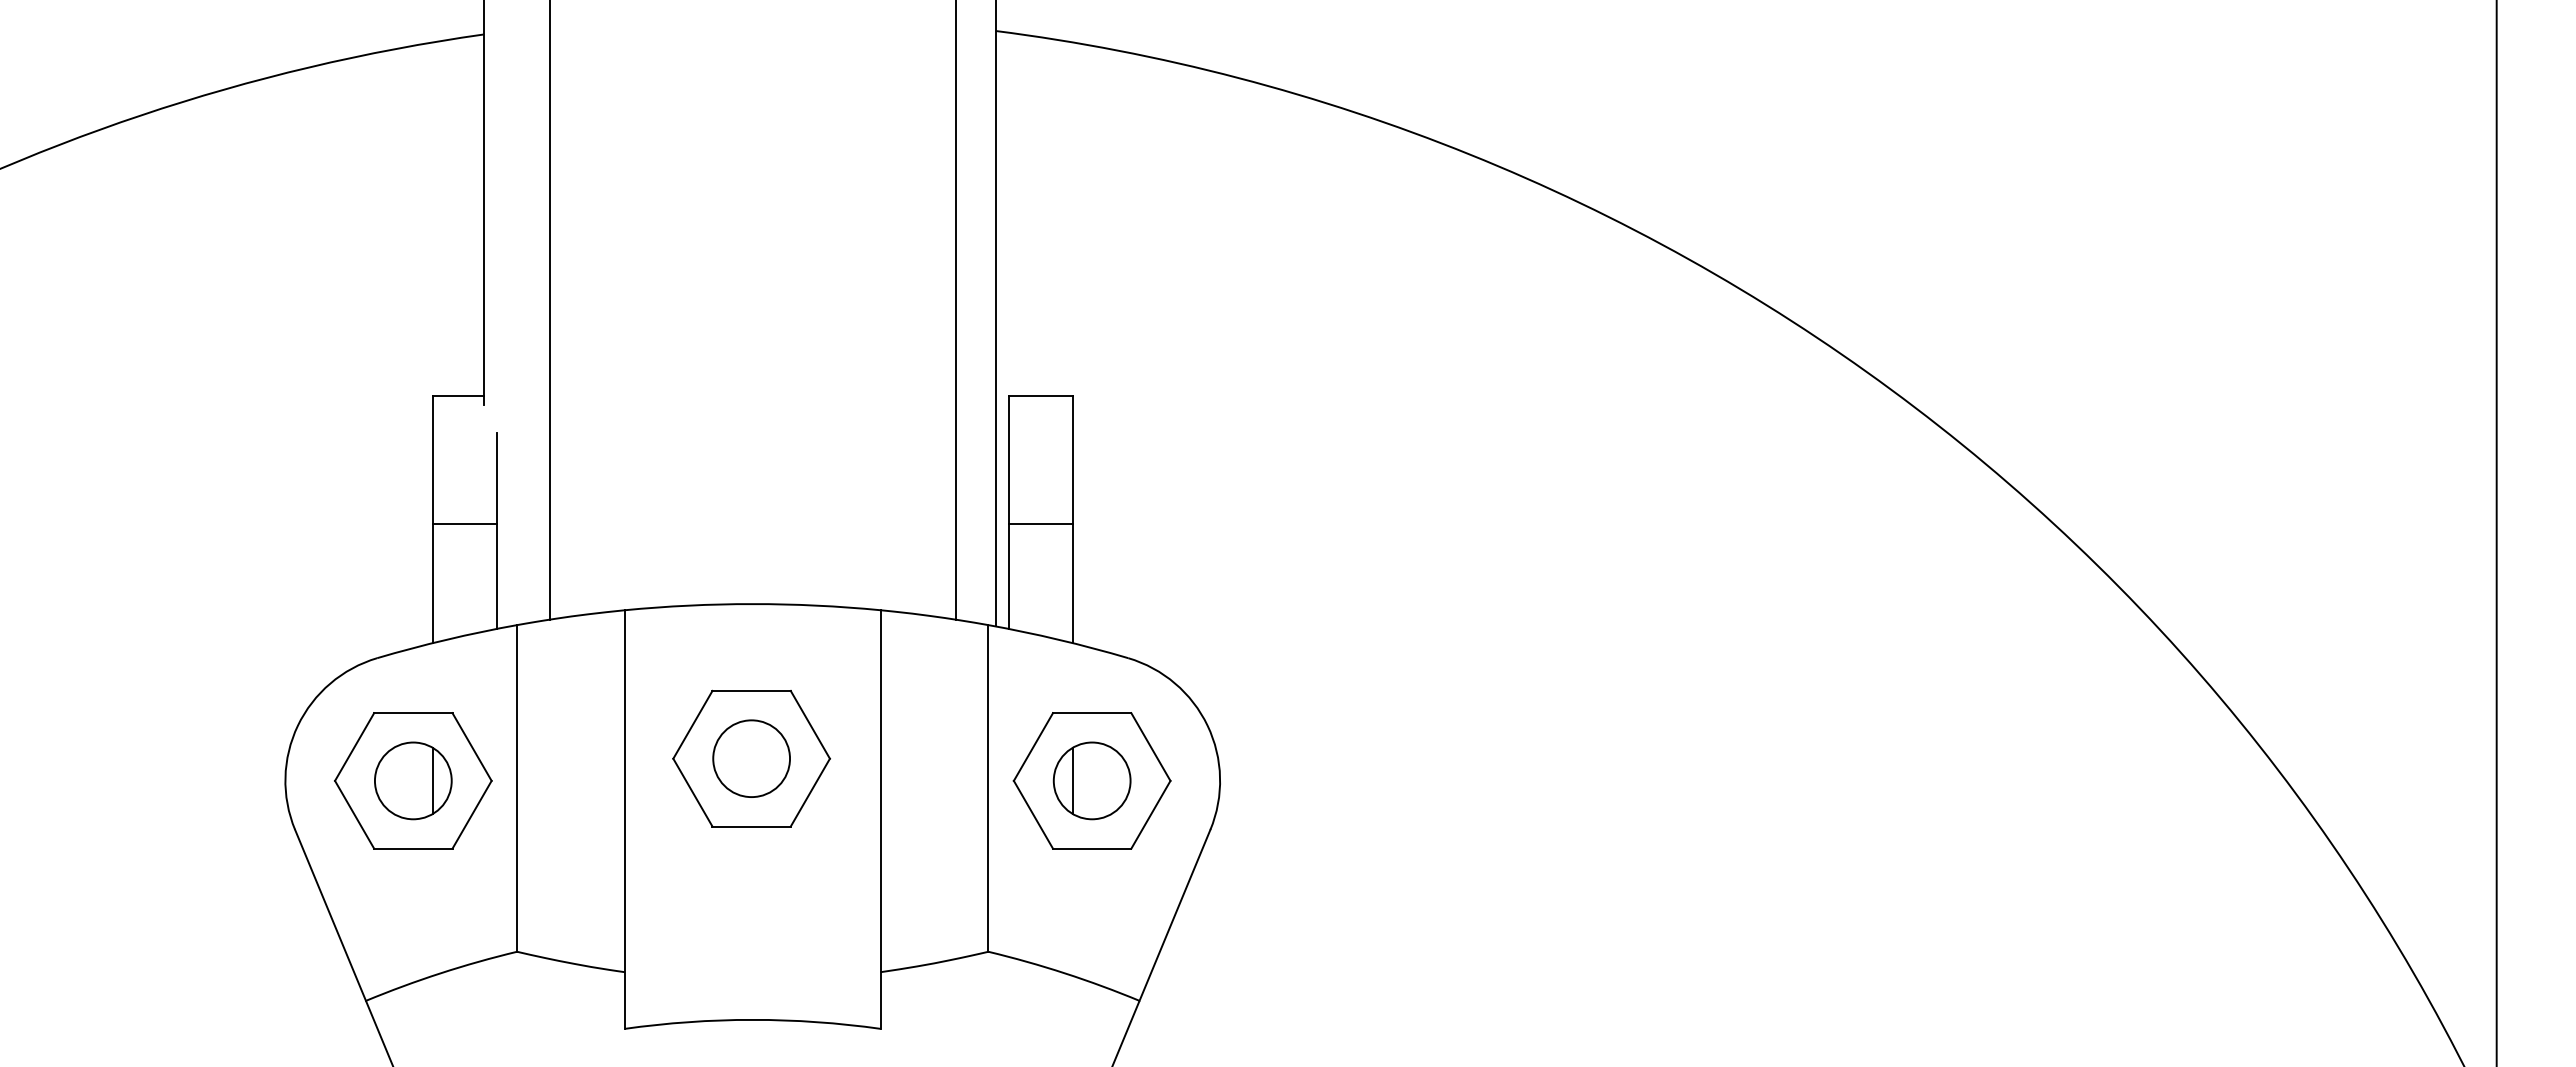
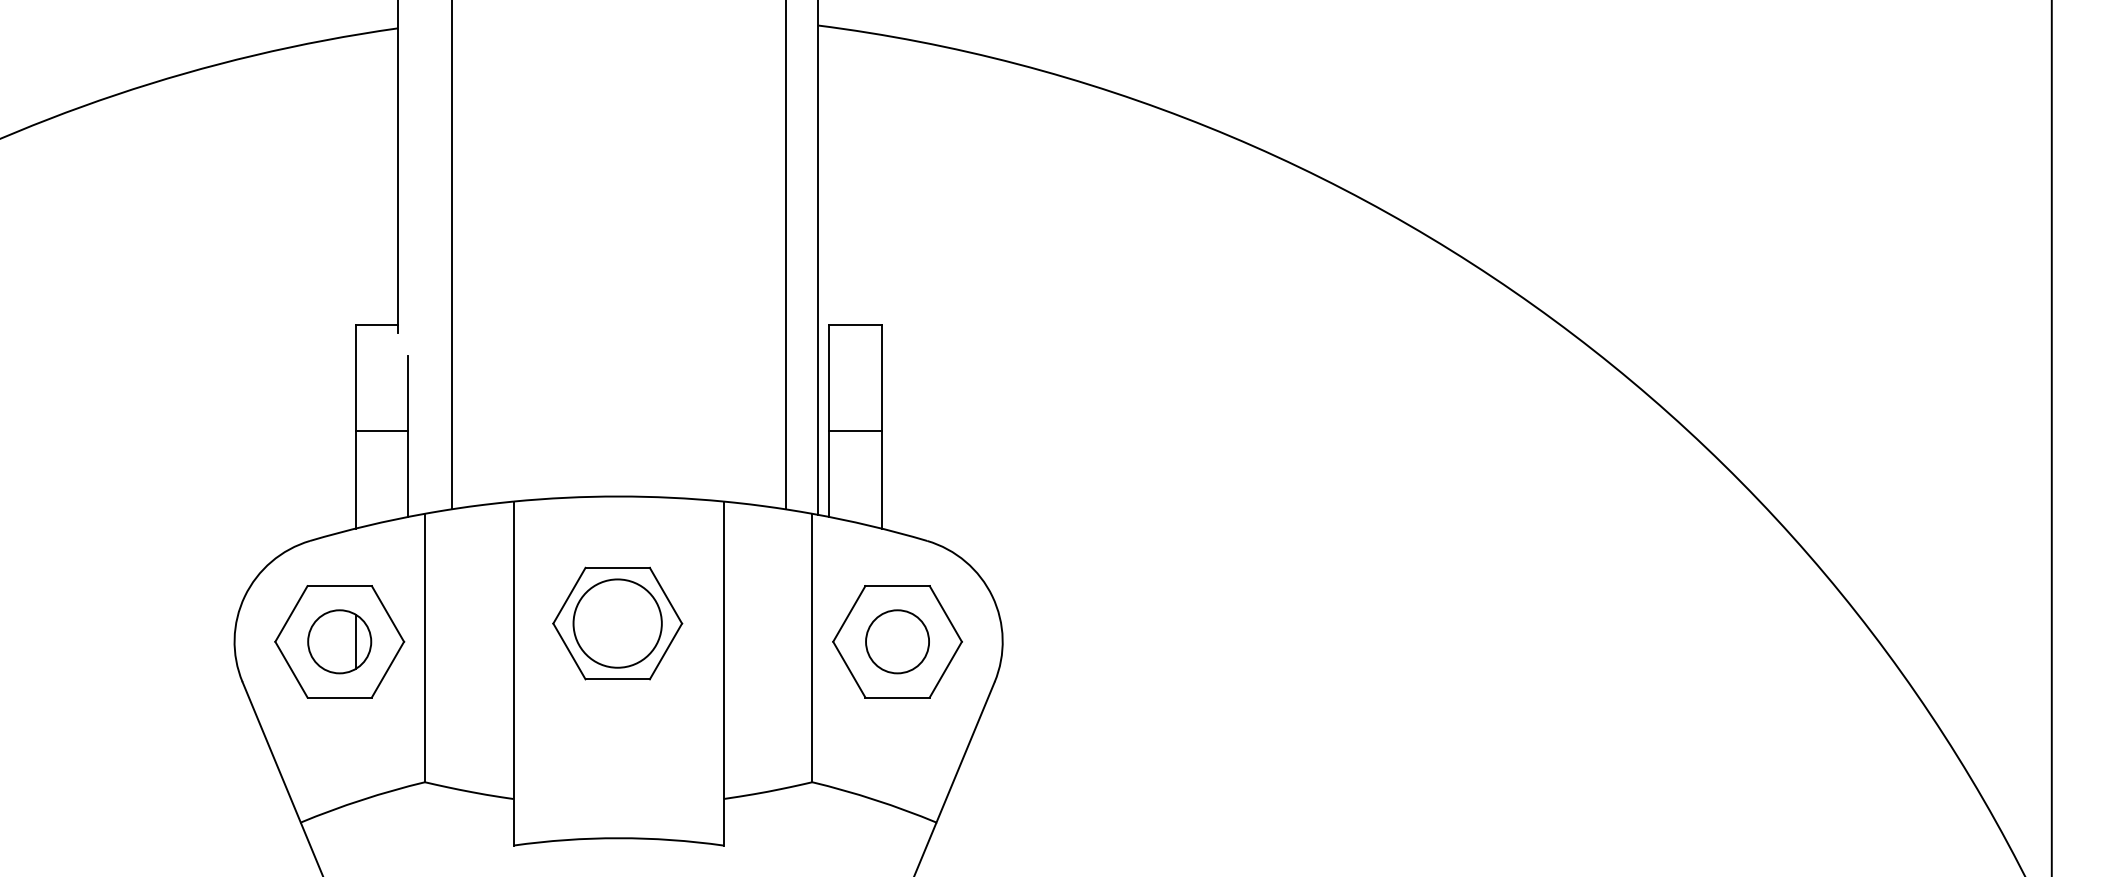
circle: (751, 758) -> (617, 623), size x1.4
line: (1072, 780) -> (881, 641), removed

